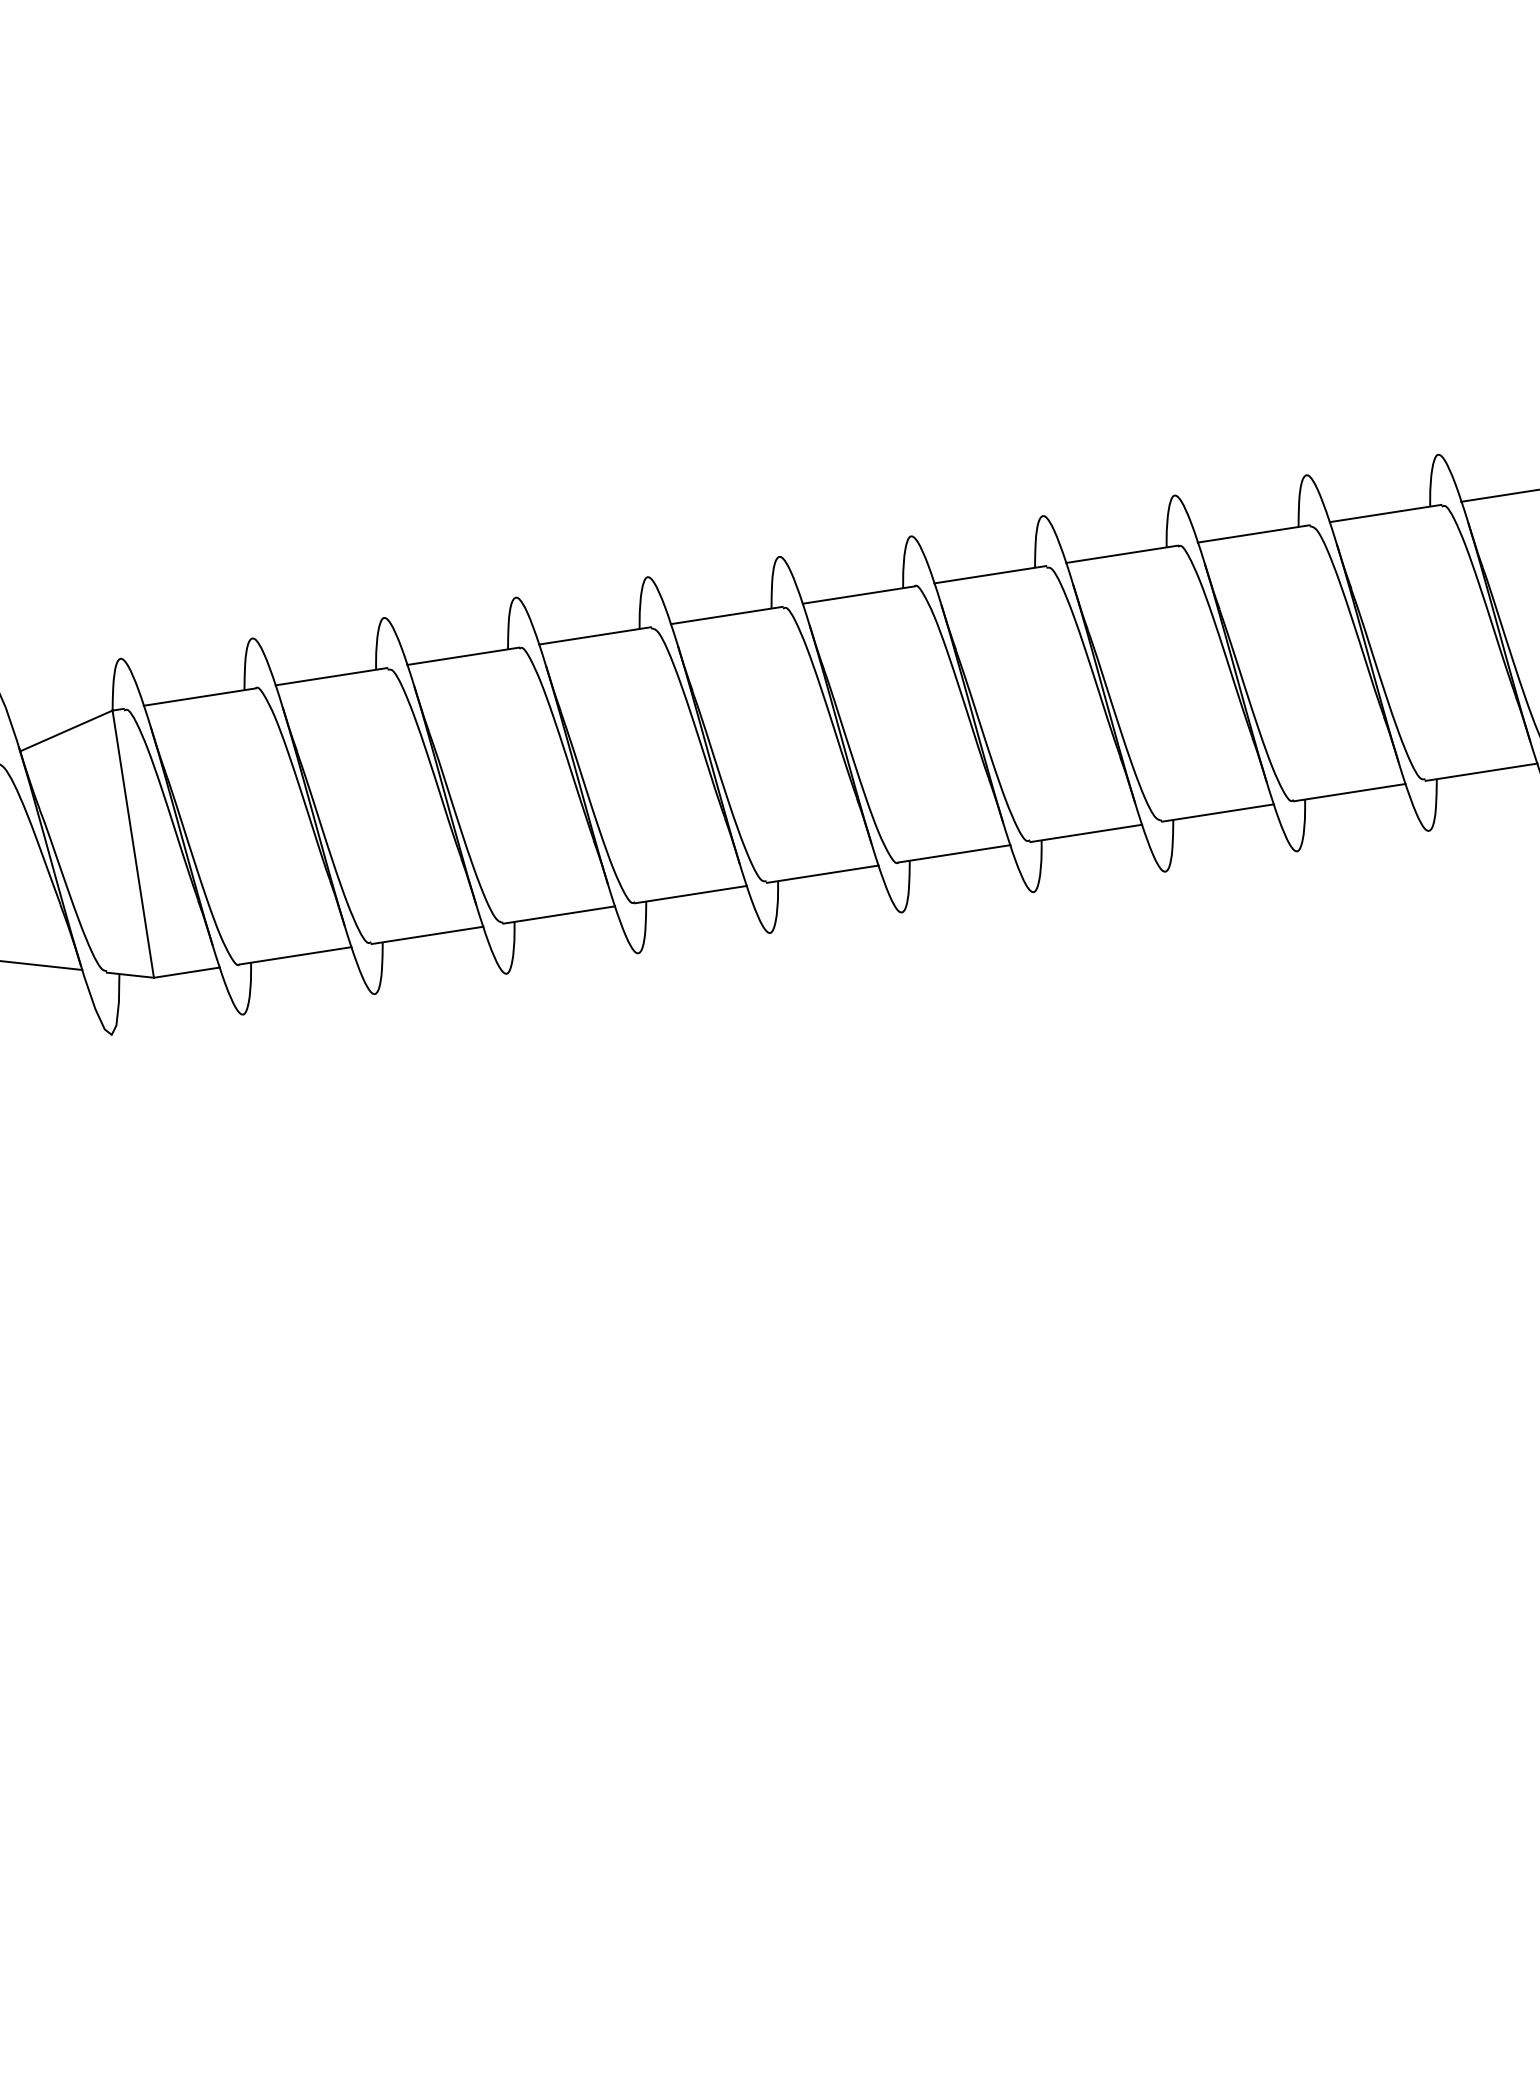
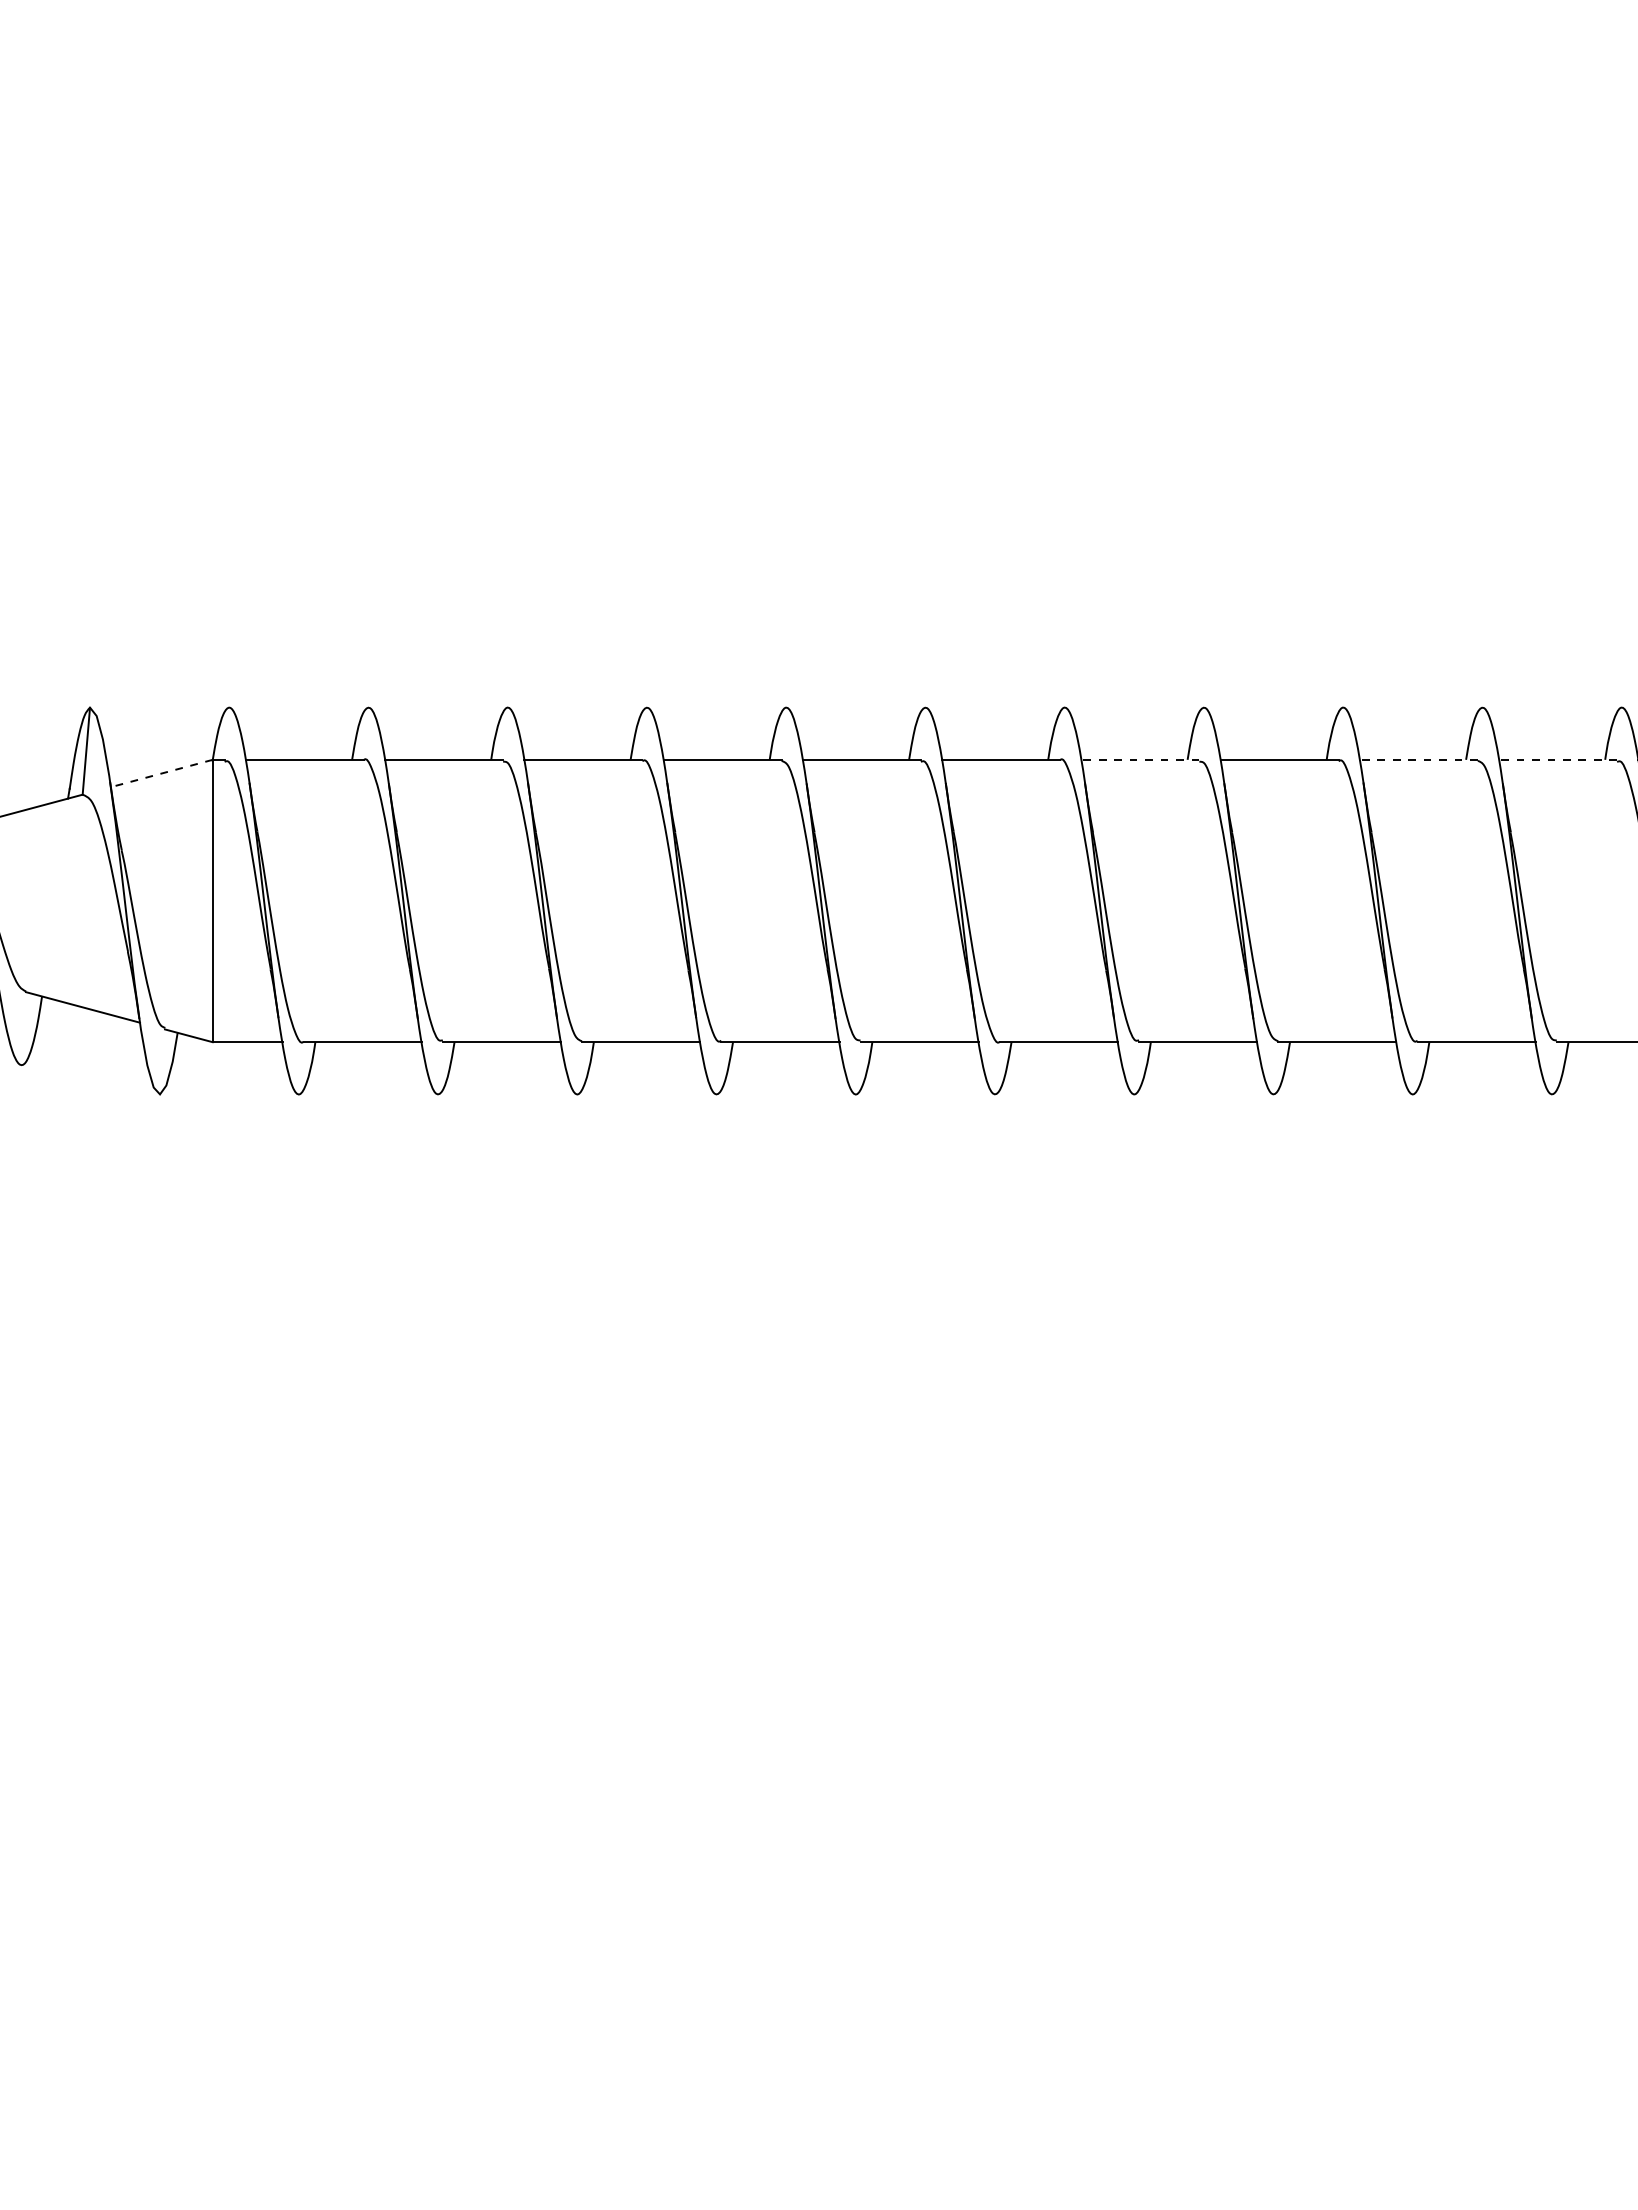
line: (1385, 513) -> (1558, 759), solid -> dashed
line: (1253, 533) -> (1418, 759), solid -> dashed
line: (989, 574) -> (1139, 759), solid -> dashed
line: (66, 731) -> (161, 773), solid -> dashed

